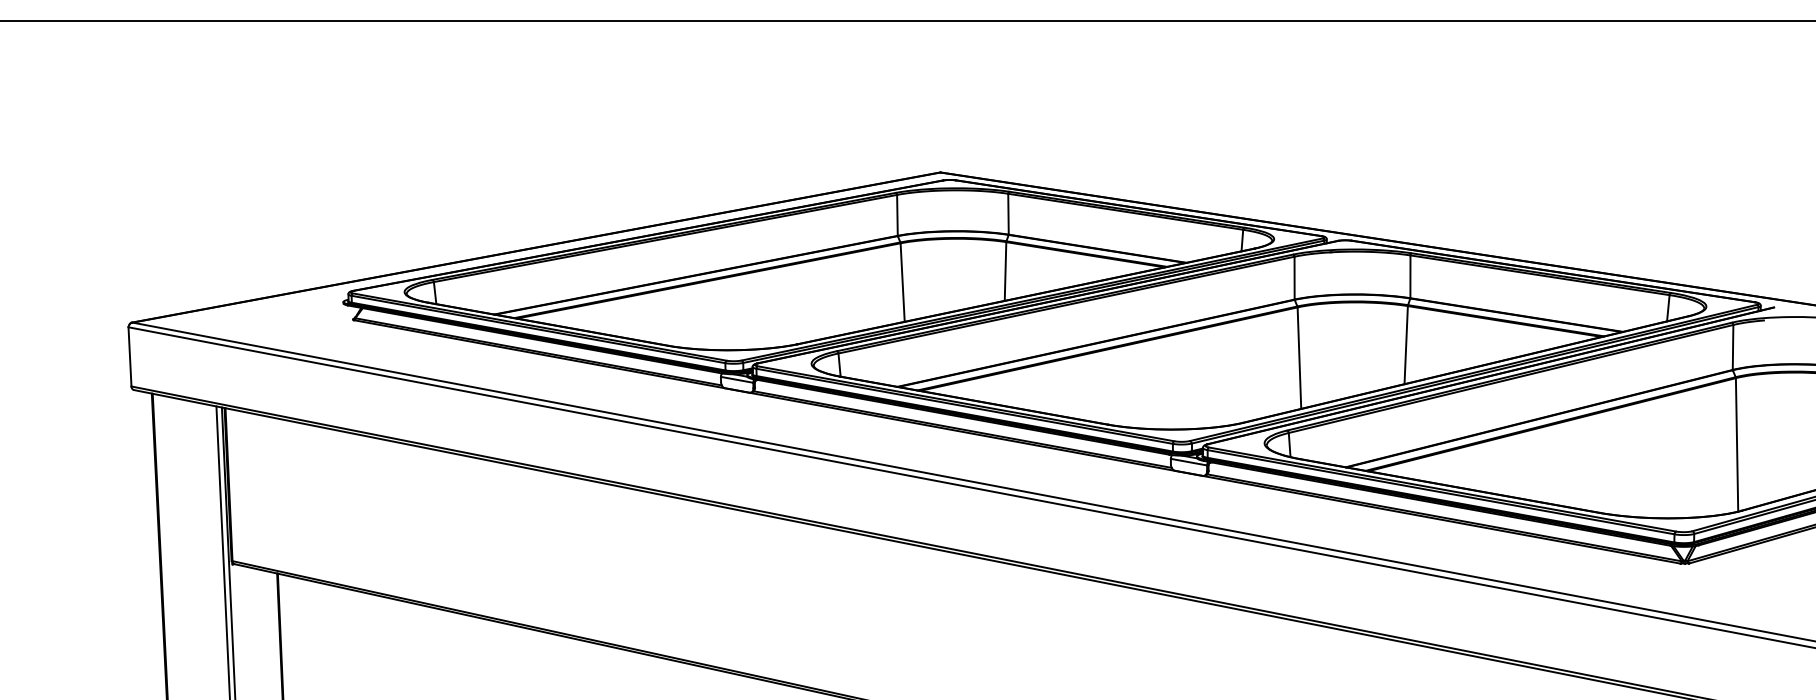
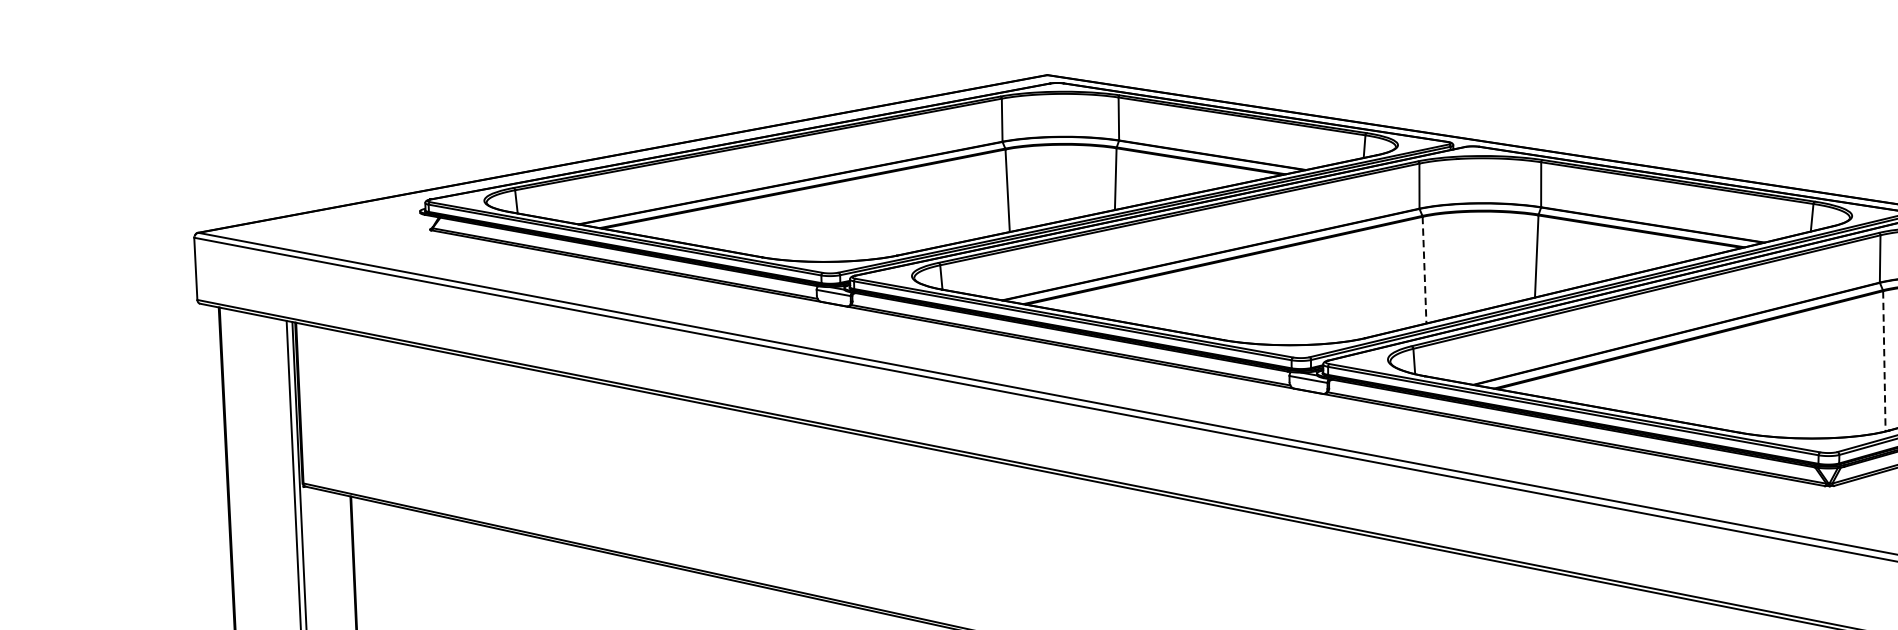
line: (1299, 358) -> (1424, 270), solid -> dashed
line: (1737, 444) -> (1884, 360), solid -> dashed

